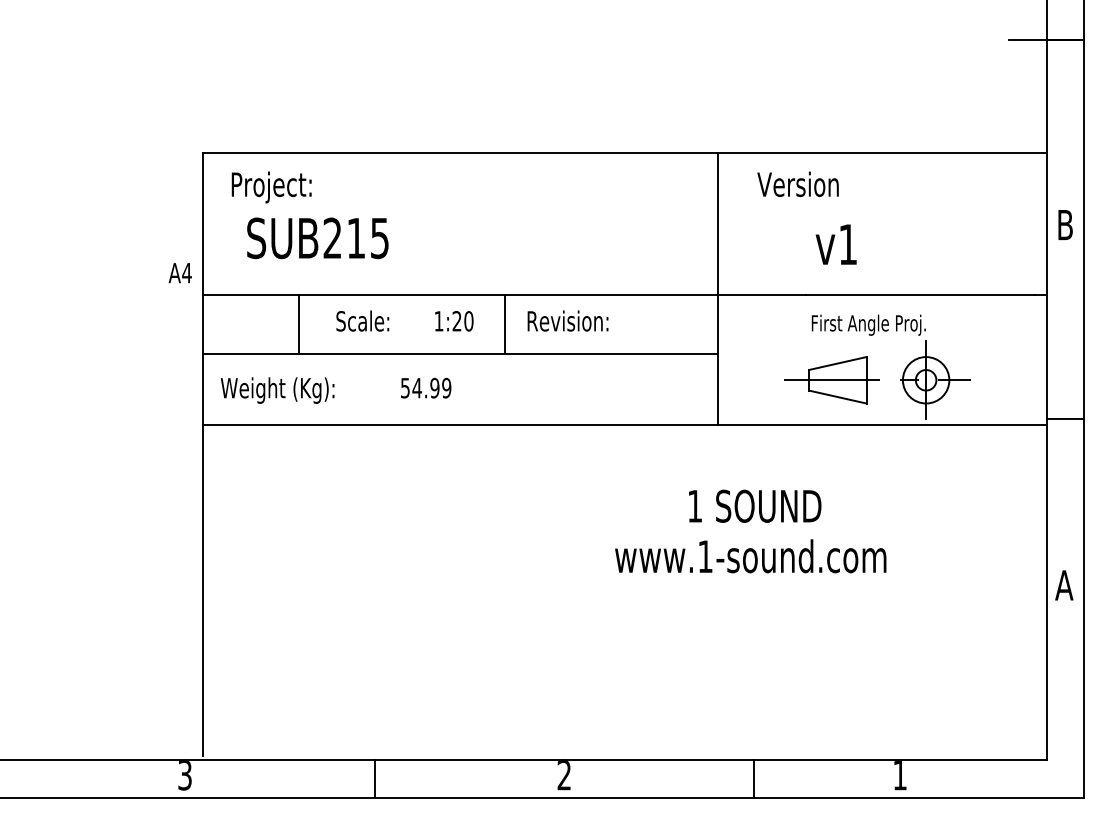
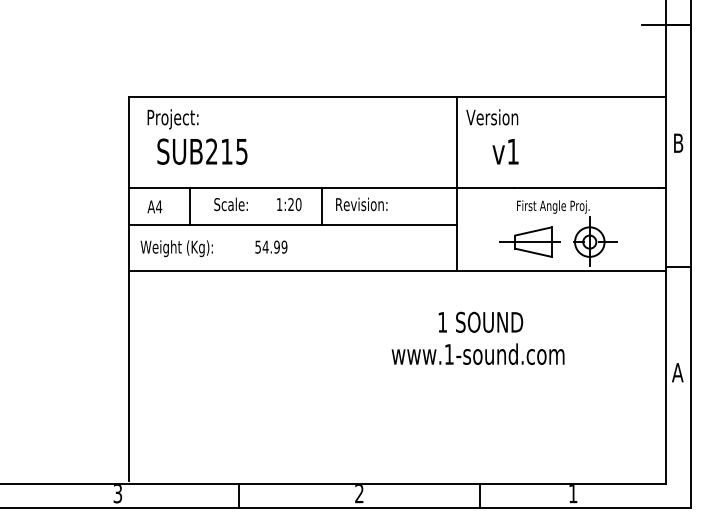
text: (798, 184) -> (492, 117), moved
text: (836, 244) -> (505, 151), moved
text: (179, 272) -> (154, 206), moved

